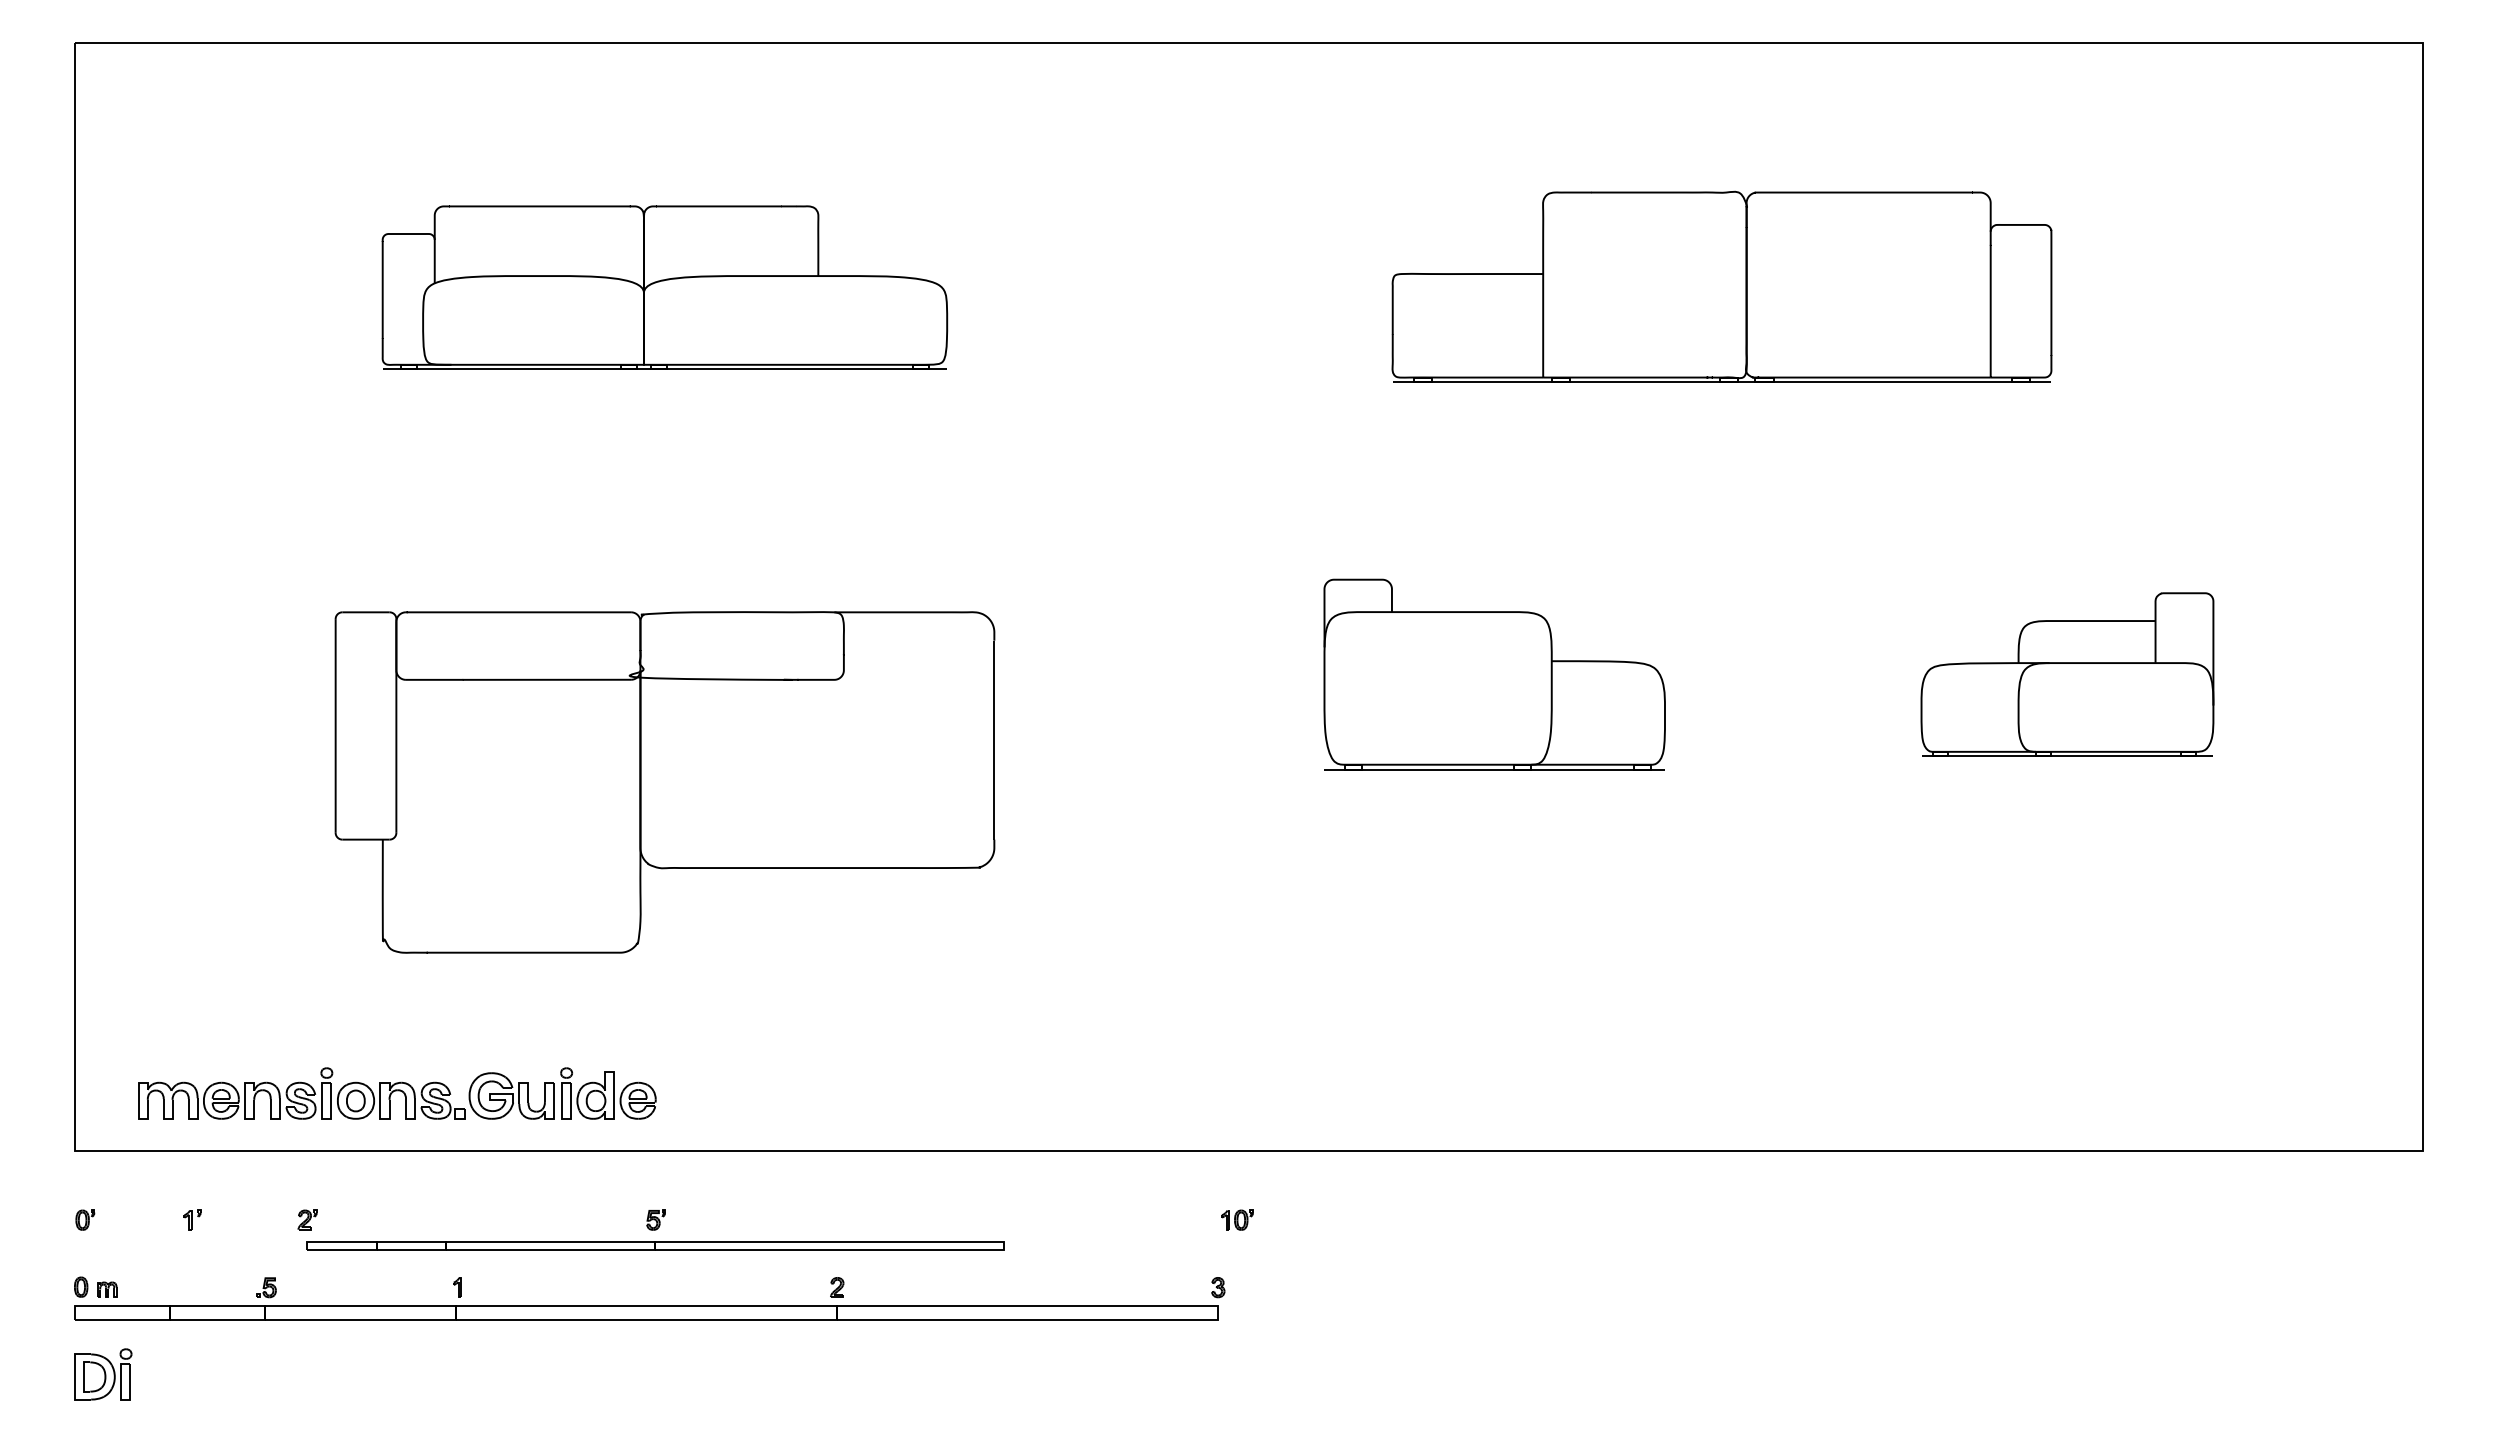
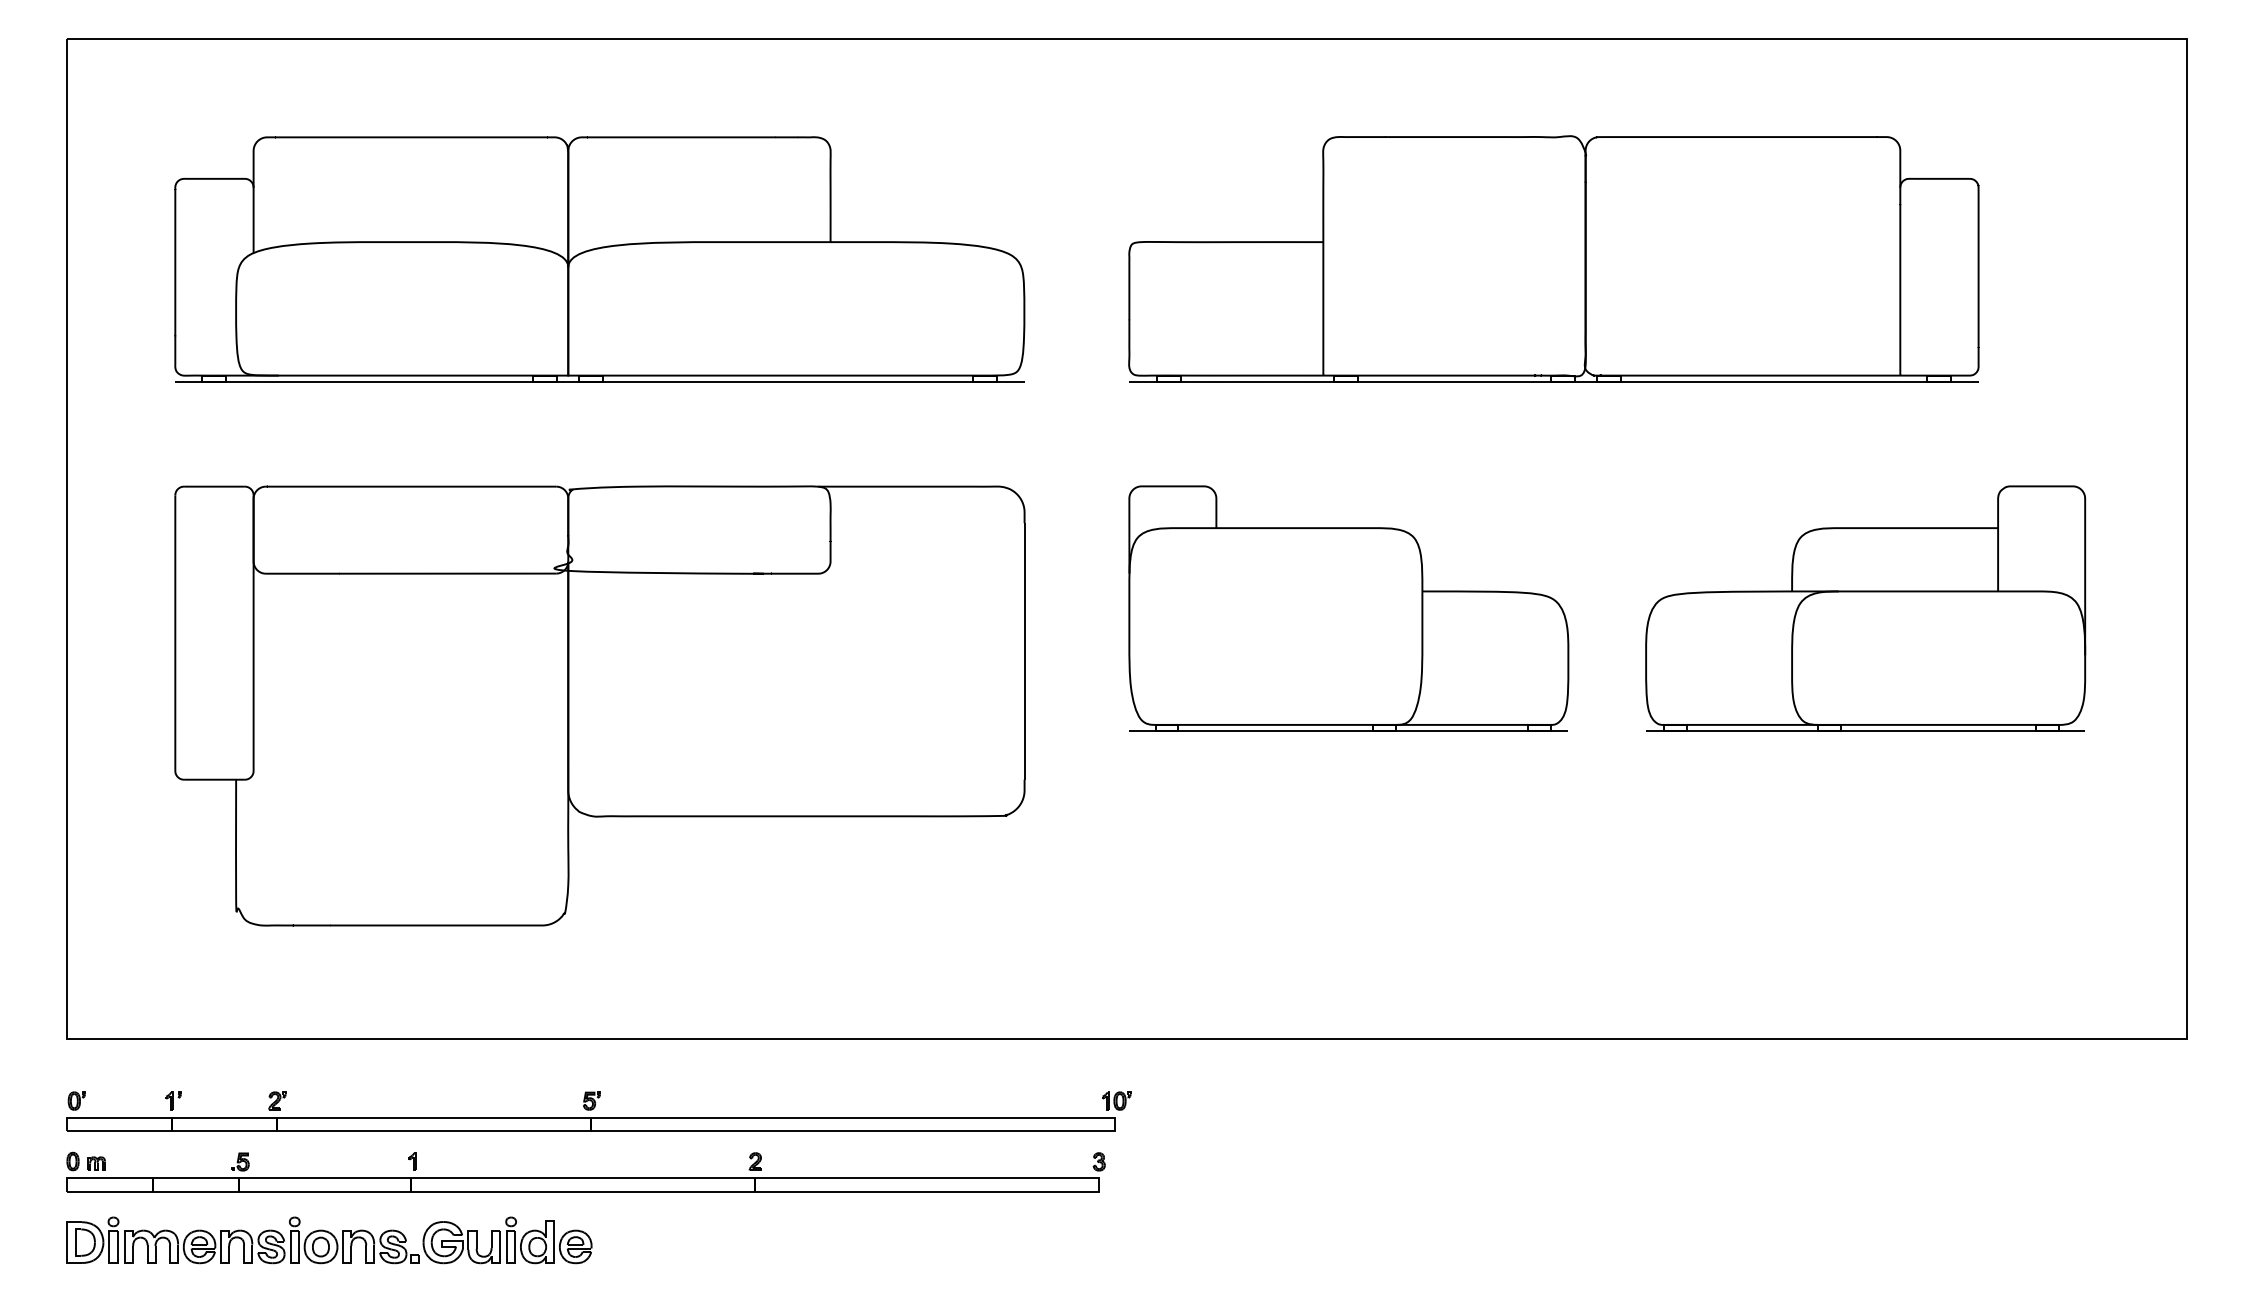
part: (1721, 286) -> (1553, 258), size x1.43
part: (664, 287) -> (599, 259), size x1.67
part: (1494, 674) -> (1348, 608), size x1.43
part: (2067, 674) -> (1865, 608), size x1.67
part: (664, 782) -> (599, 706), size x1.43
part: (397, 1093) -> (358, 1240), moved
part: (655, 1245) -> (591, 1123), size x1.67

